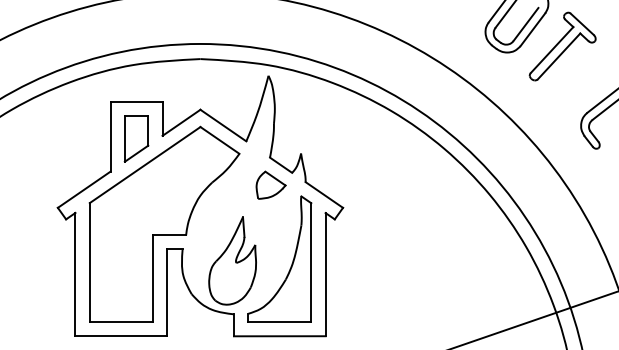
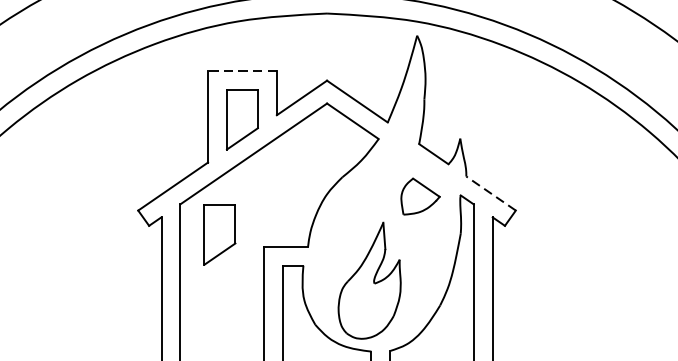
line: (136, 102) -> (242, 71), solid -> dashed
part: (270, 184) -> (419, 195), moved
line: (324, 195) -> (491, 194), solid -> dashed
part: (119, 225) -> (219, 233), added

